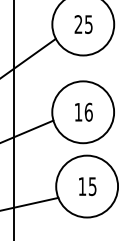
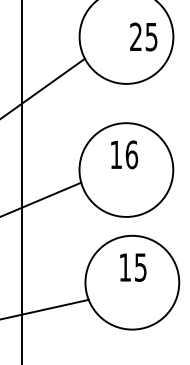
text: (83, 24) -> (143, 36), moved
text: (83, 111) -> (123, 153), moved
text: (87, 186) -> (132, 267), moved

